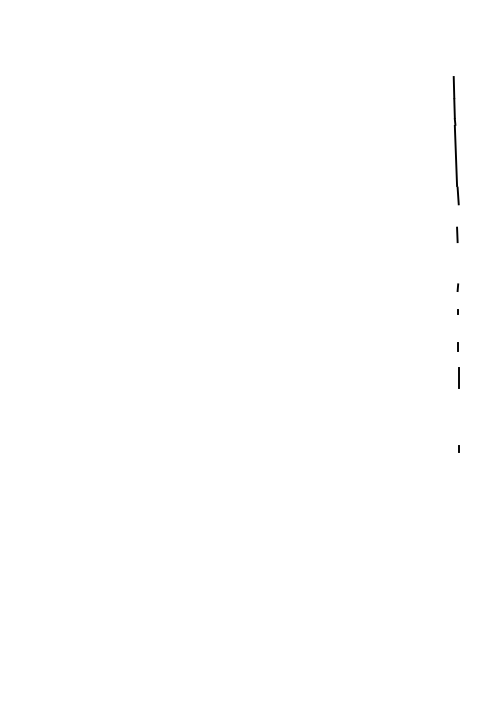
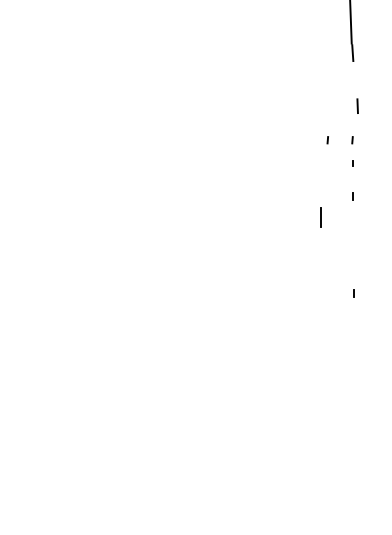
line: (457, 234) -> (357, 105), moved
line: (431, 287) -> (327, 140), added
line: (458, 377) -> (320, 216), moved

